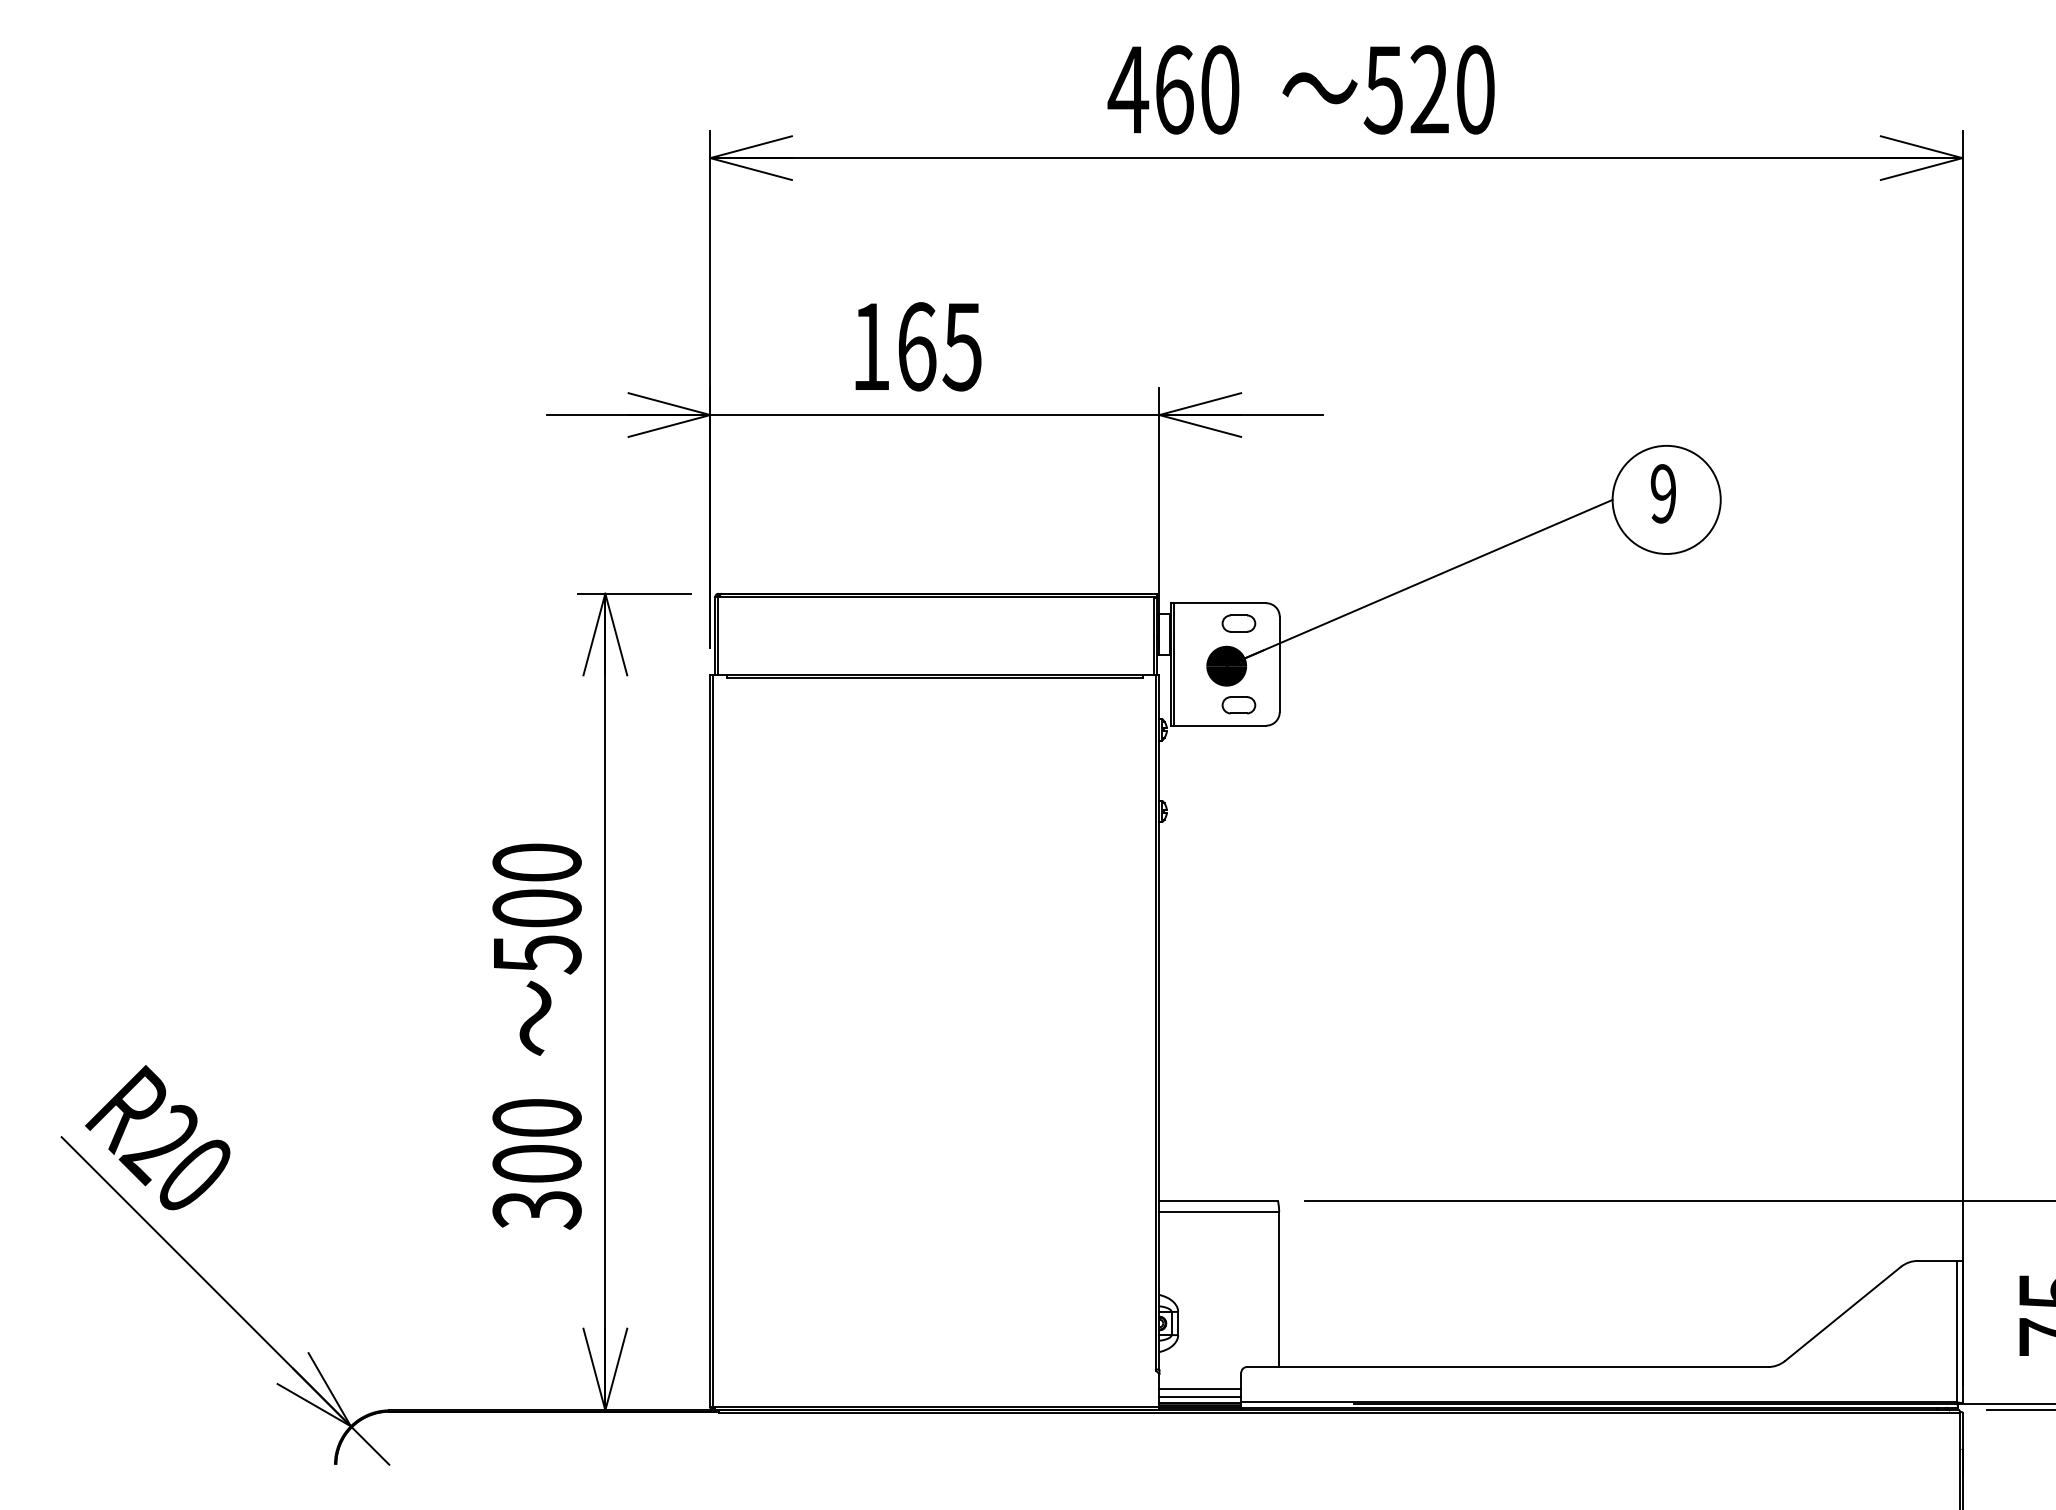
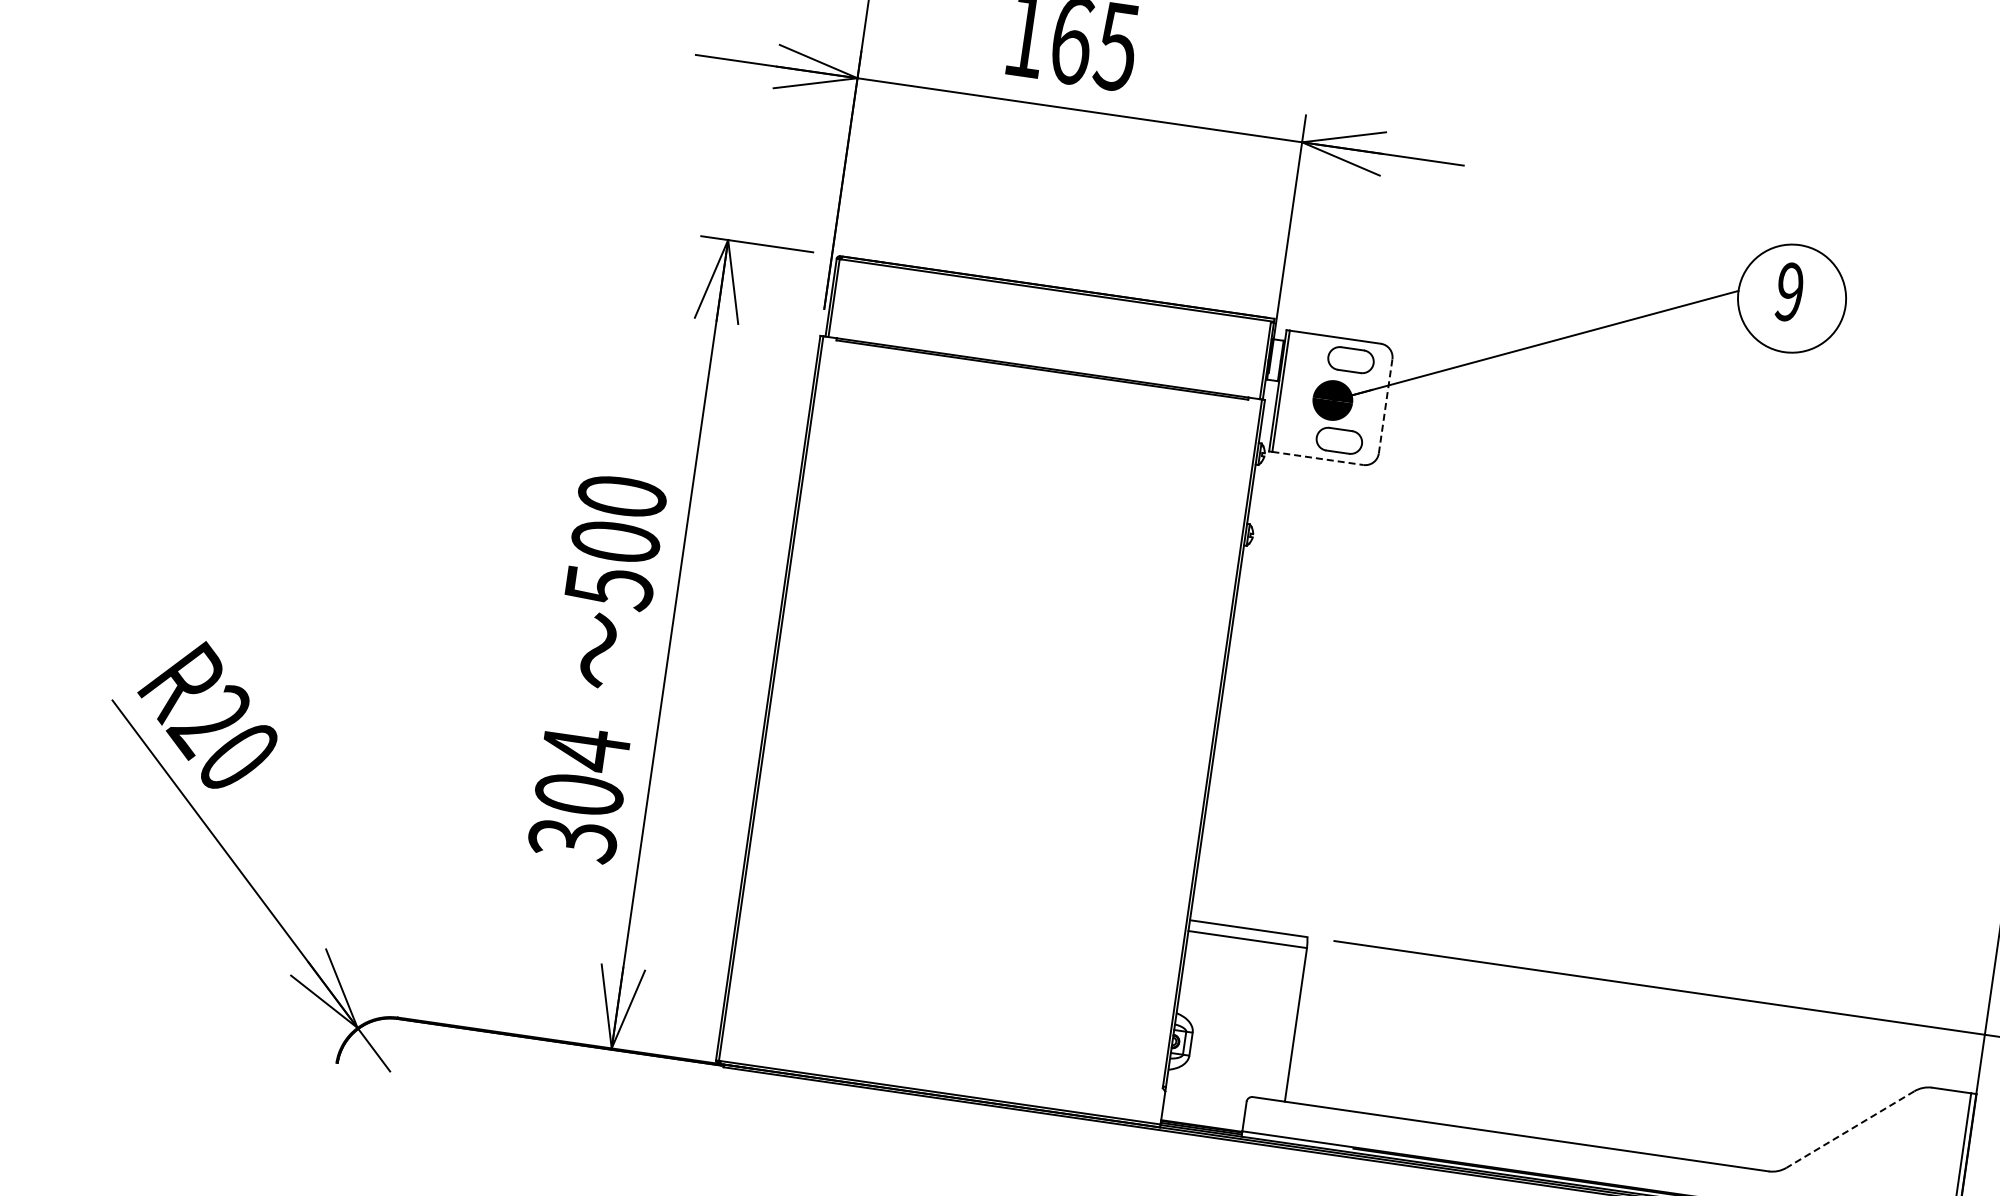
part: (1238, 623) -> (1350, 359), size x1.4
line: (1279, 664) -> (1385, 406), solid -> dashed
part: (1238, 705) -> (1338, 441), size x1.4
line: (1220, 725) -> (1318, 458), solid -> dashed
text: (536, 1118) -> (585, 749), 300 -> 304
line: (1842, 1314) -> (1849, 1129), solid -> dashed
line: (1200, 1389) -> (1203, 1112), removed
line: (1200, 1397) -> (1202, 1120), removed

